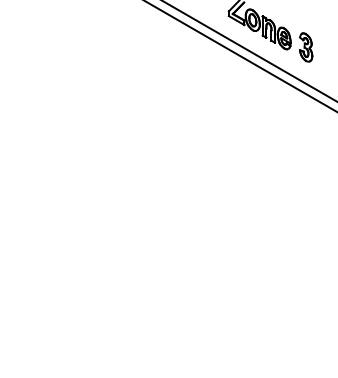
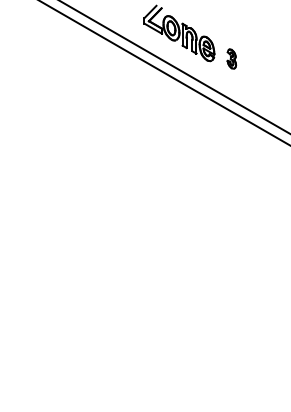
part: (306, 47) -> (232, 59), size x0.6

